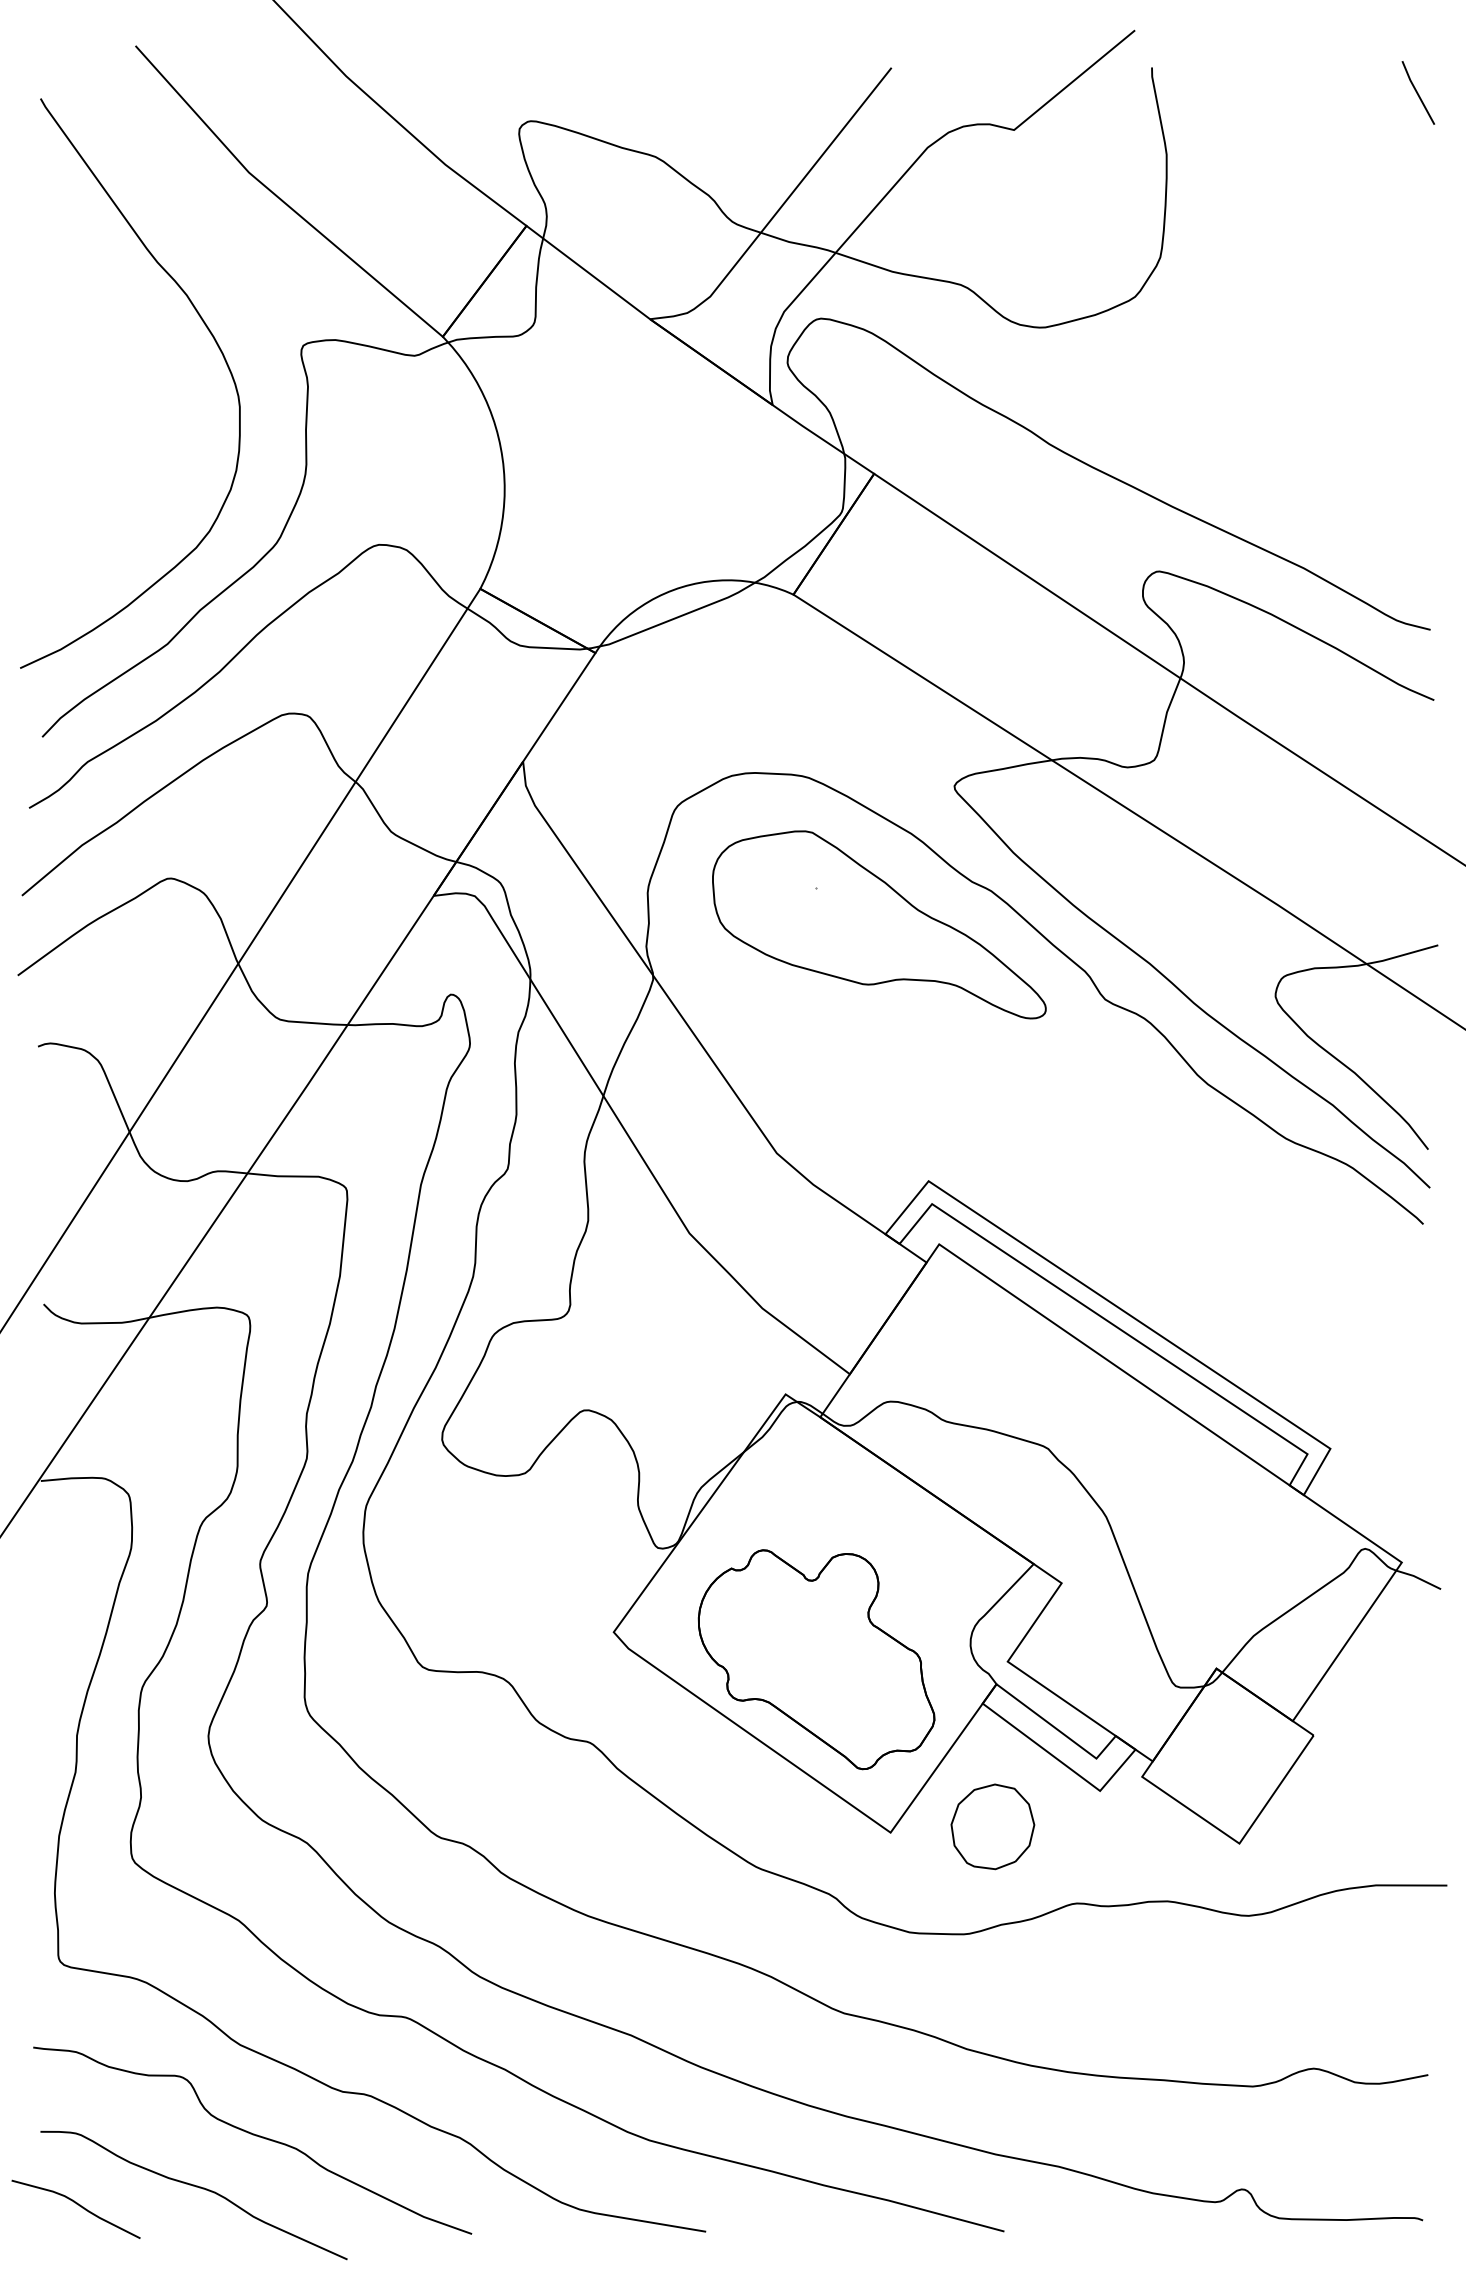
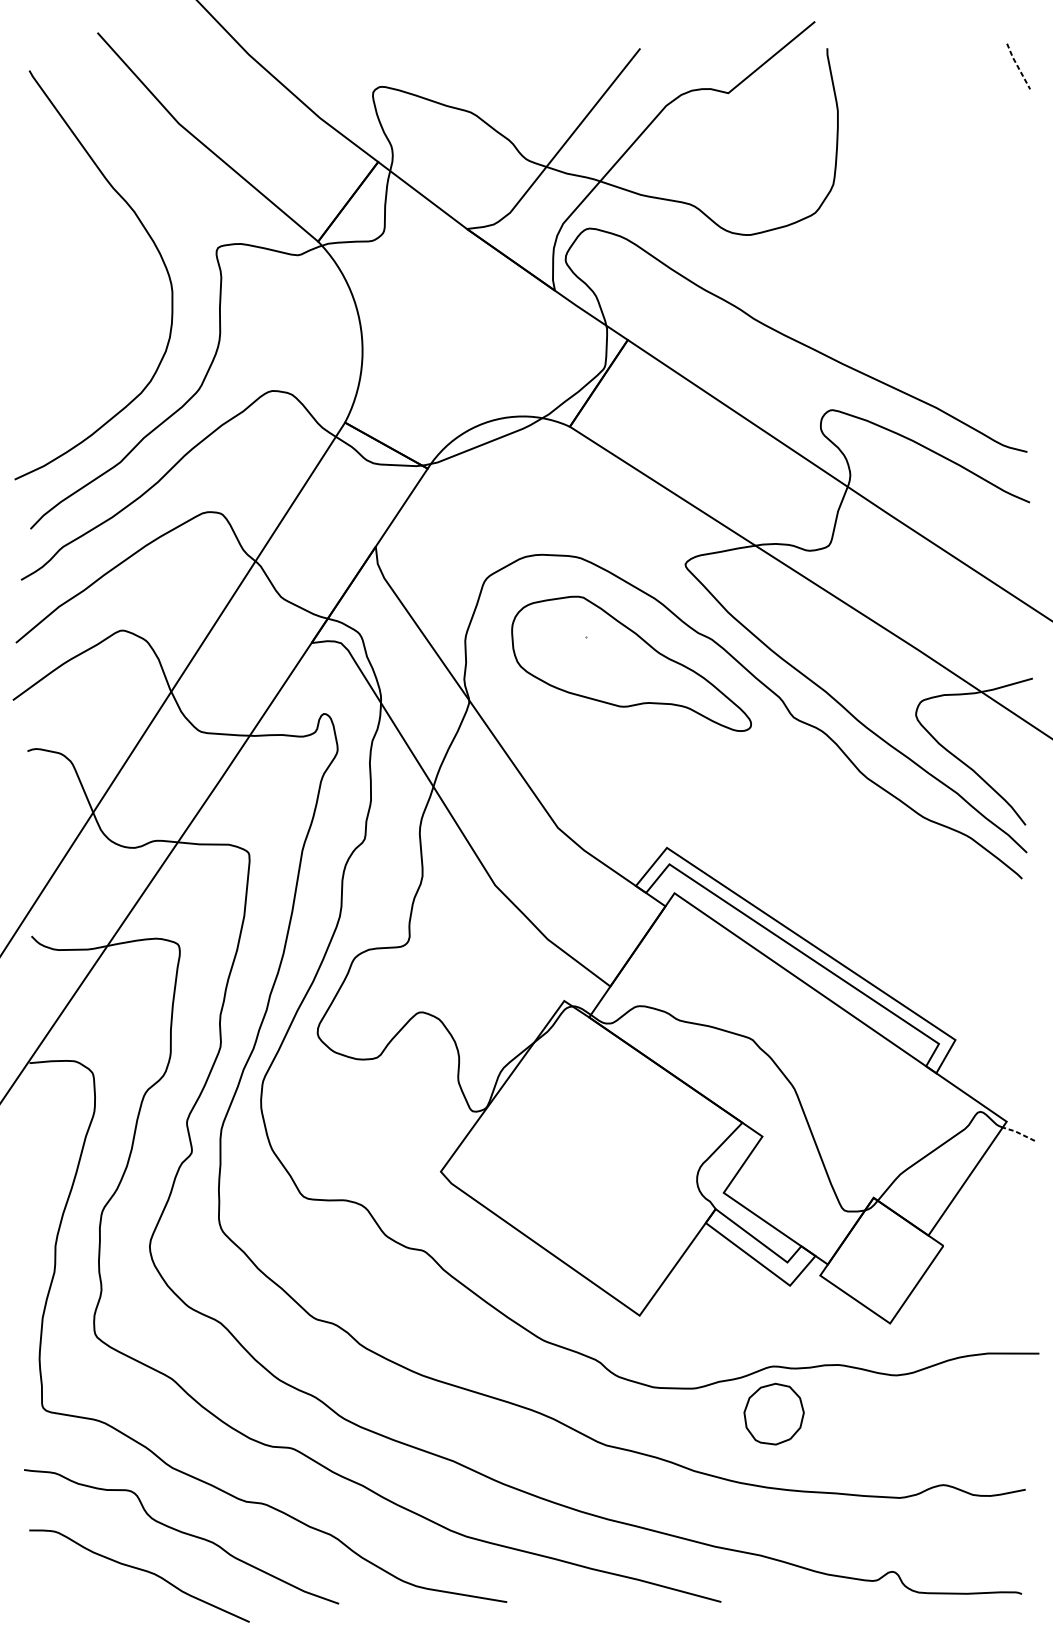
line: (1417, 93) -> (1017, 66), solid -> dashed
line: (1418, 1578) -> (1018, 1133), solid -> dashed
part: (816, 1659) -> (586, 1191), removed
part: (992, 1826) -> (773, 1413), moved
curve: (76, 2204) -> (55, 1582), removed

